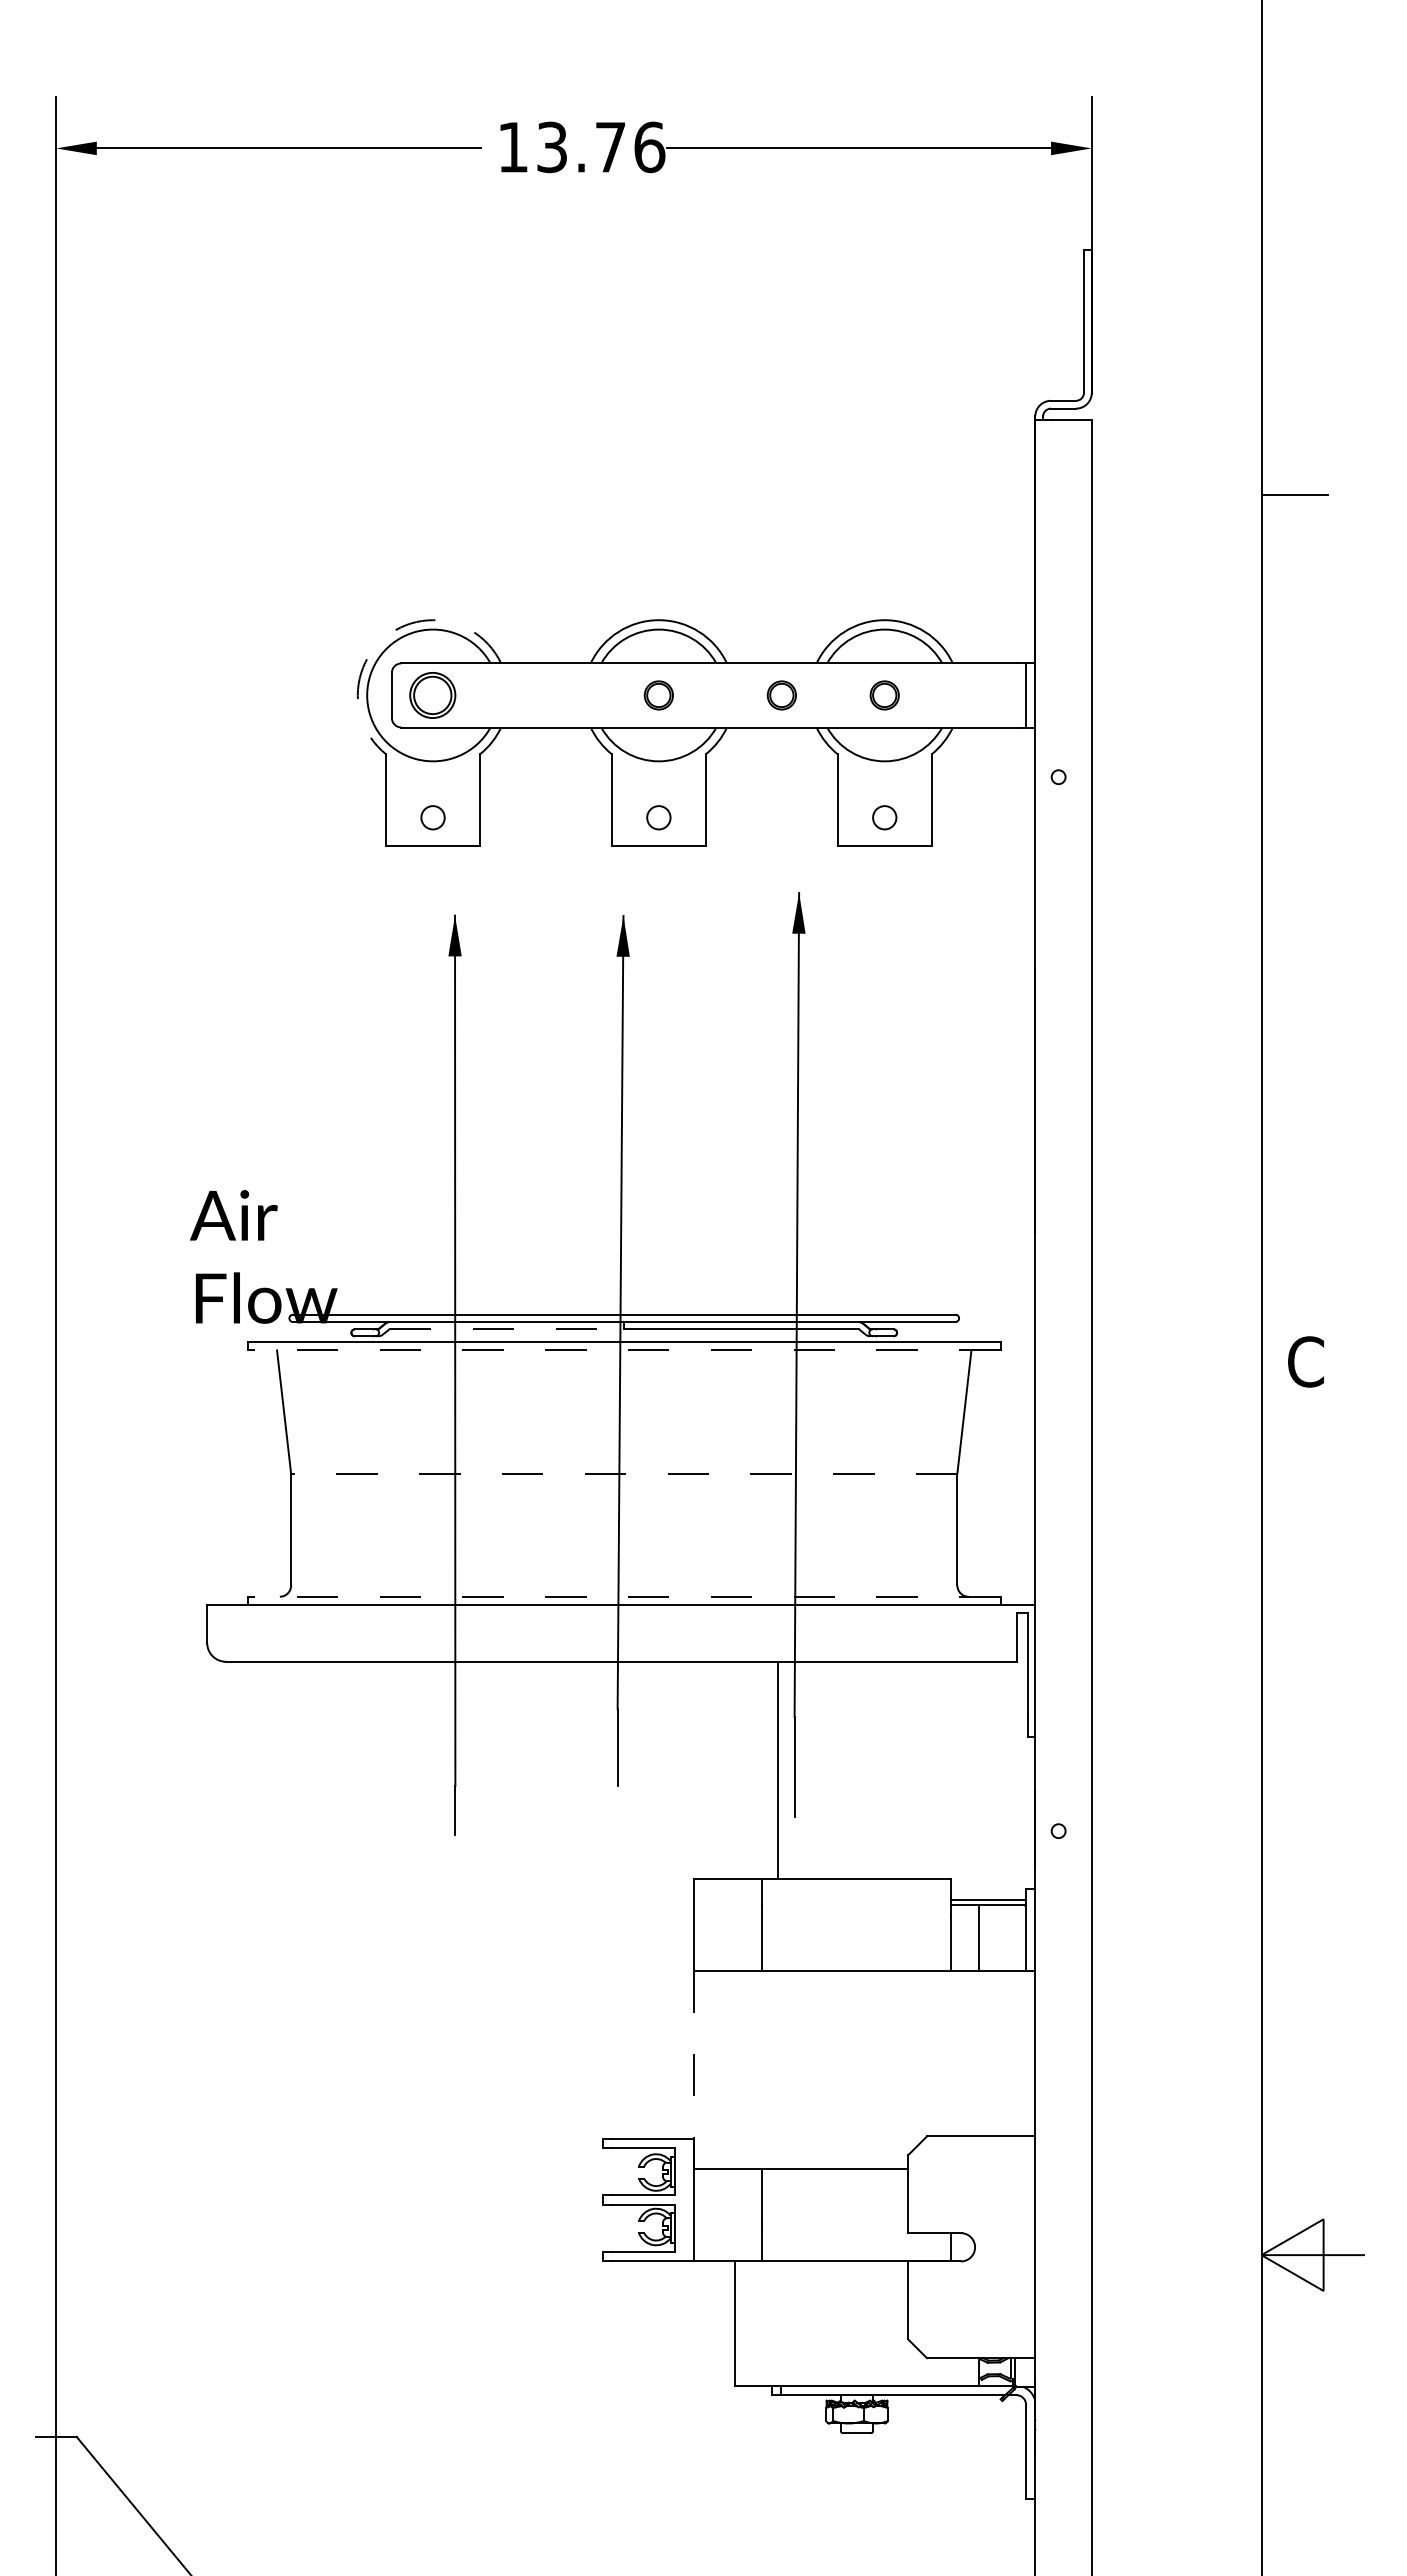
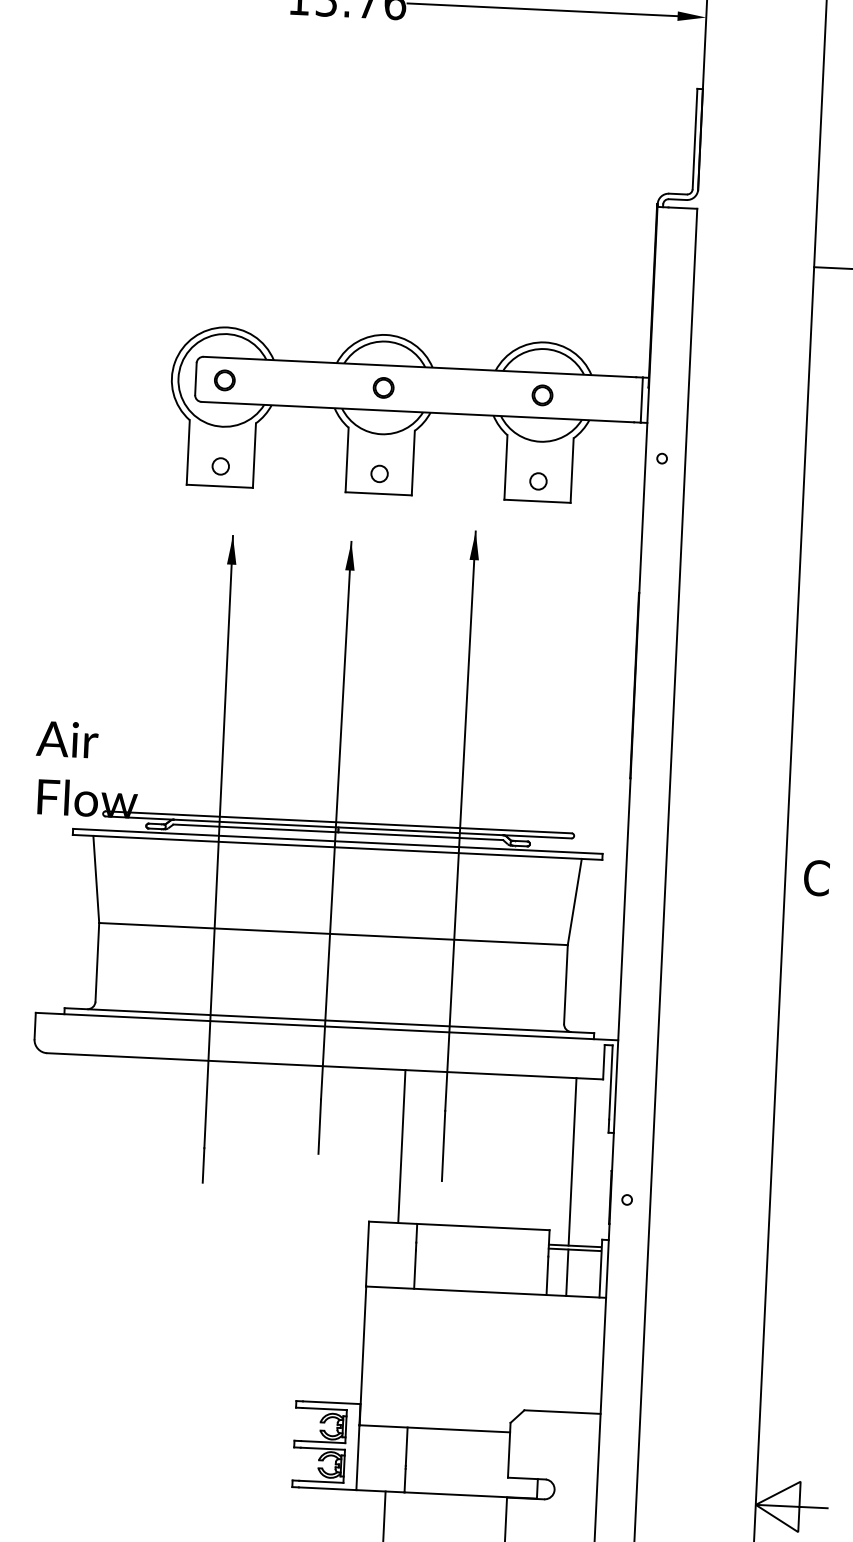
arc: (386, 636) -> (194, 337), dashed -> solid
part: (433, 695) -> (225, 380), size x0.62
part: (781, 695) -> (469, 392), removed
line: (507, 1328) -> (256, 828), dashed -> solid
line: (623, 1350) -> (337, 847), dashed -> solid
line: (623, 1473) -> (332, 933), dashed -> solid
line: (623, 1596) -> (328, 1020), dashed -> solid
line: (778, 1770) -> (401, 1146), moved
line: (978, 1780) -> (572, 1161), added
line: (694, 2070) -> (363, 1356), dashed -> solid

